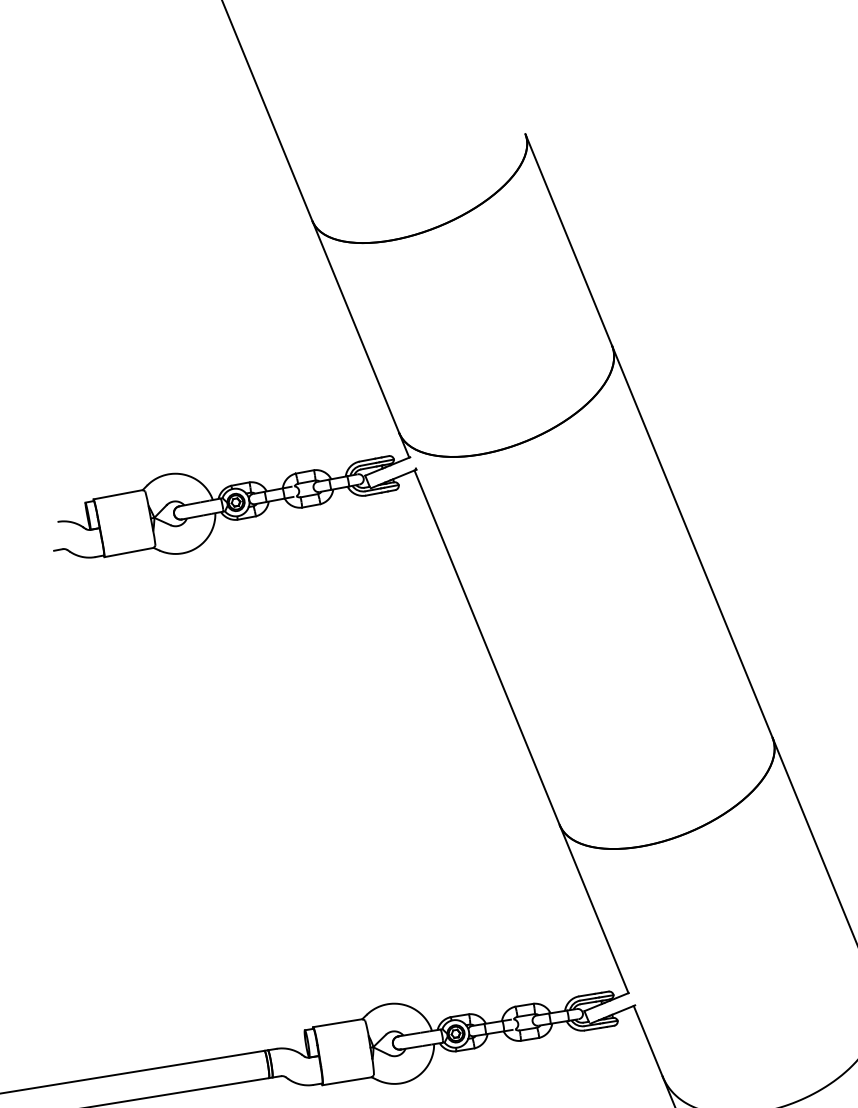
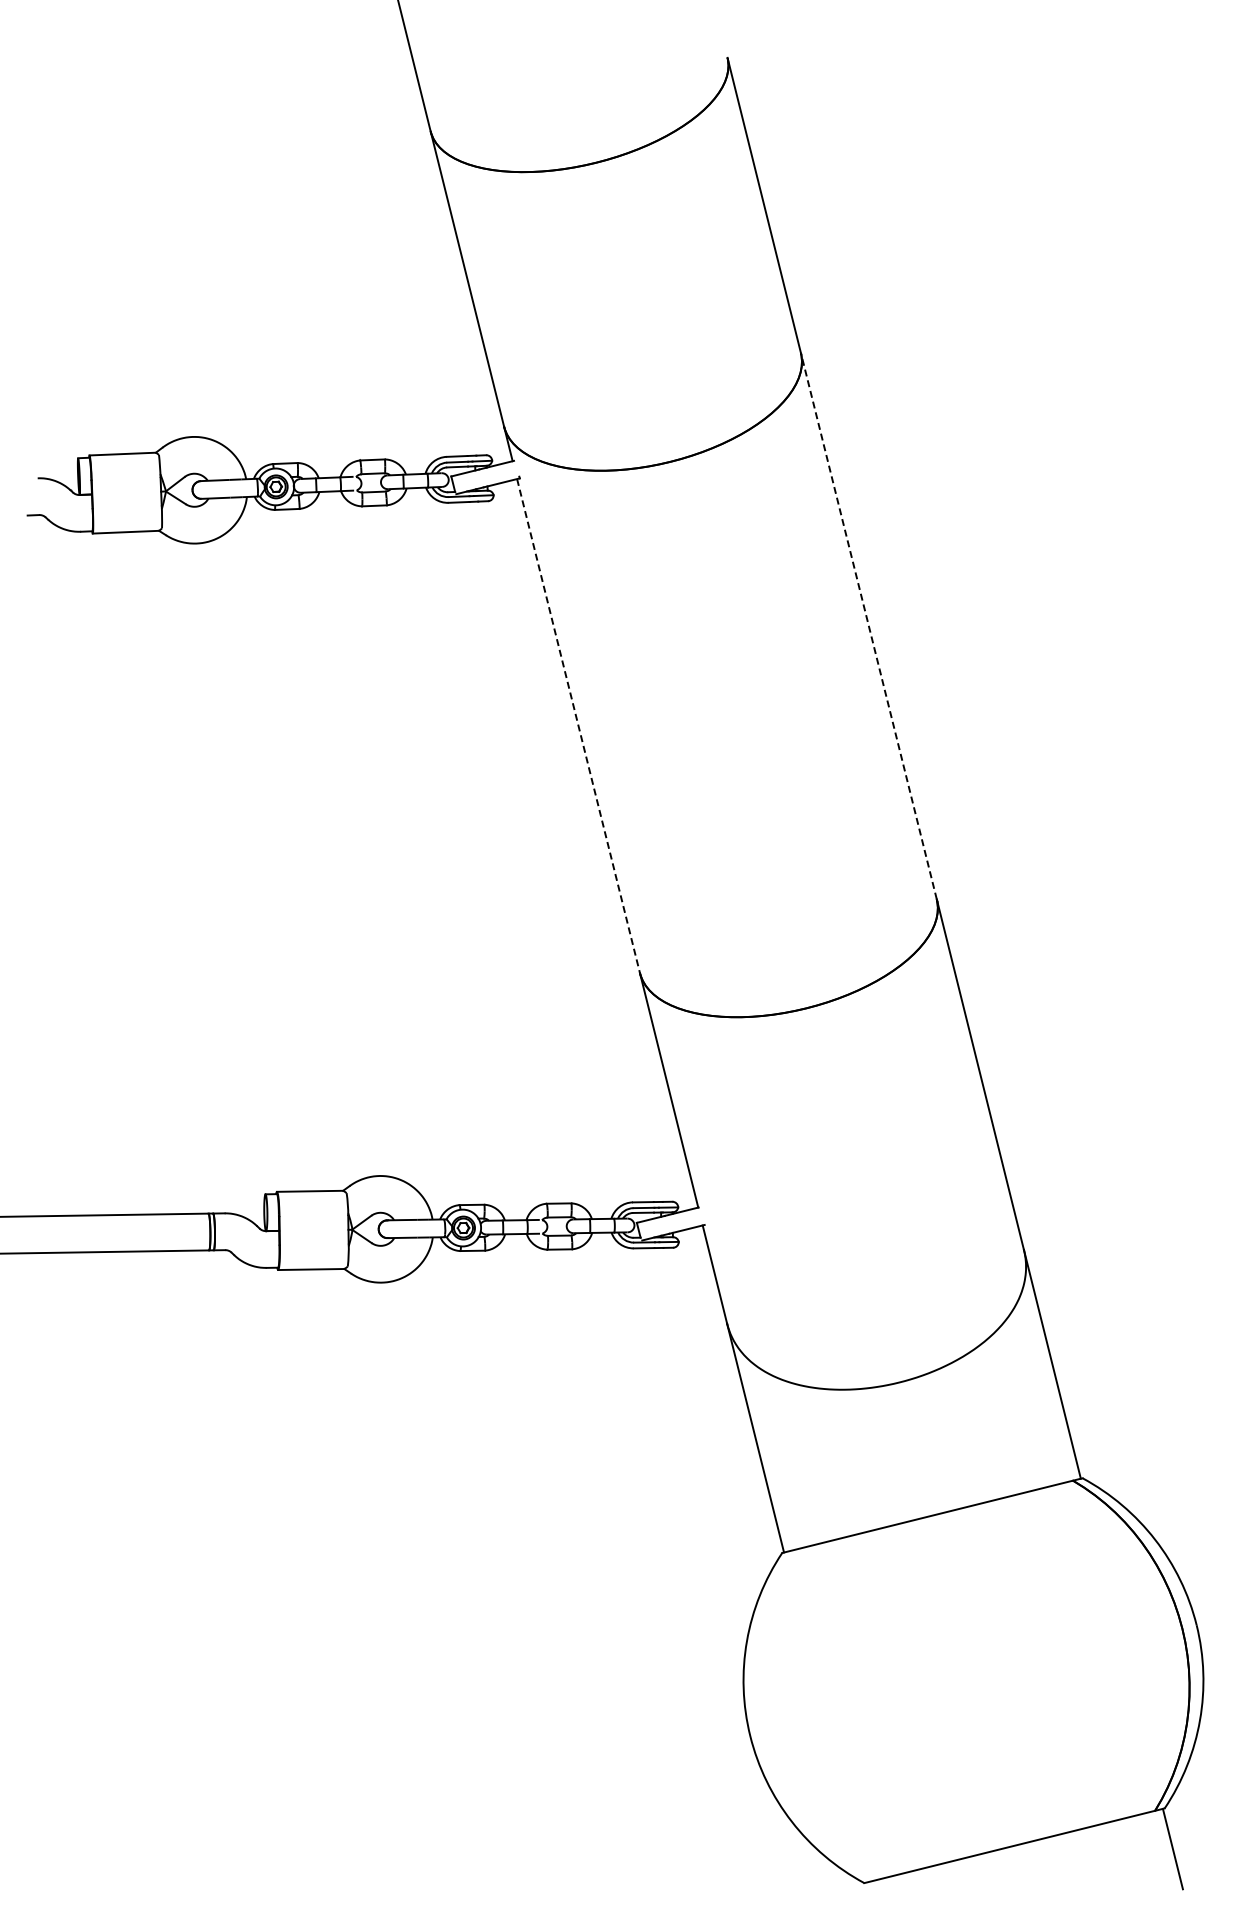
line: (692, 542) -> (868, 626), solid -> dashed
line: (487, 648) -> (578, 726), solid -> dashed

